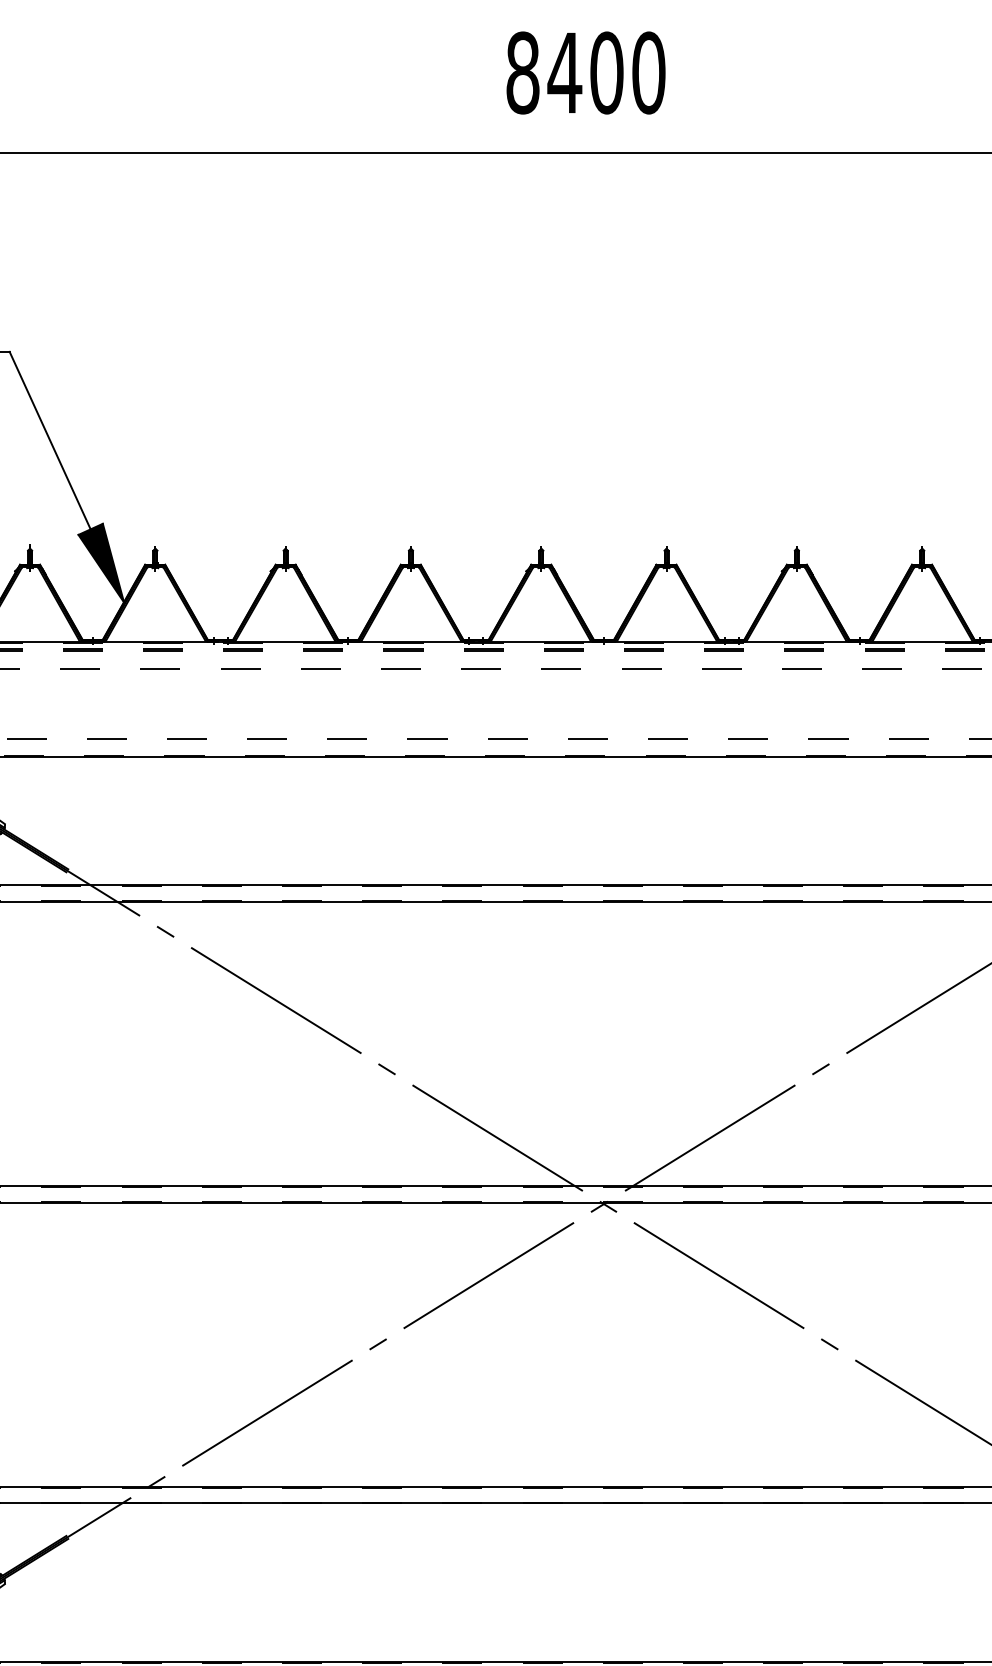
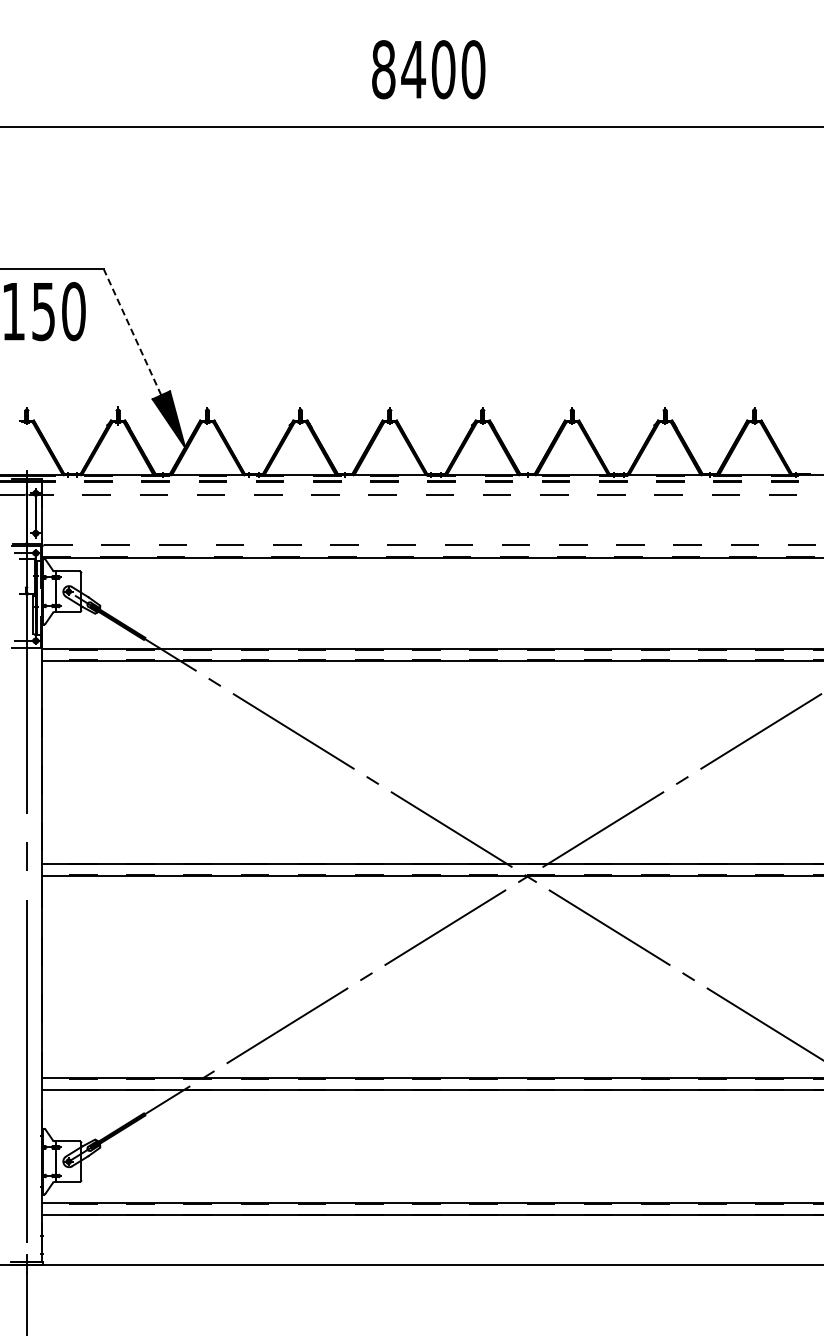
text: (585, 72) -> (428, 69), moved
line: (50, 439) -> (132, 331), solid -> dashed

